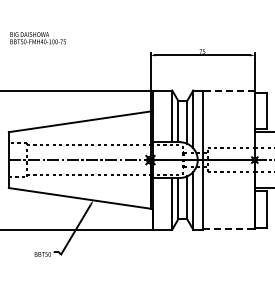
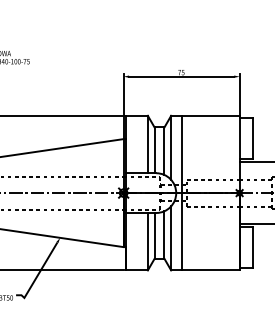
line: (229, 90) -> (211, 115), dashed -> solid
line: (229, 229) -> (211, 270), dashed -> solid

